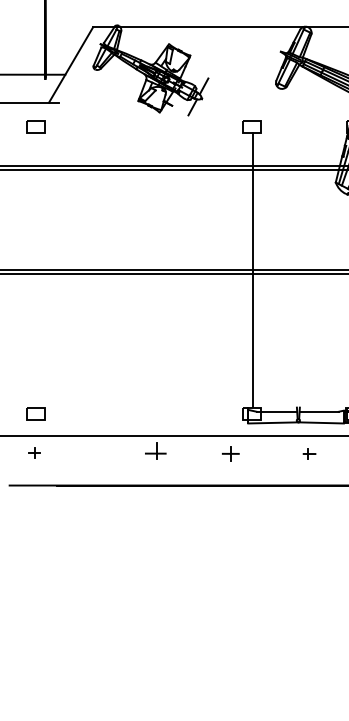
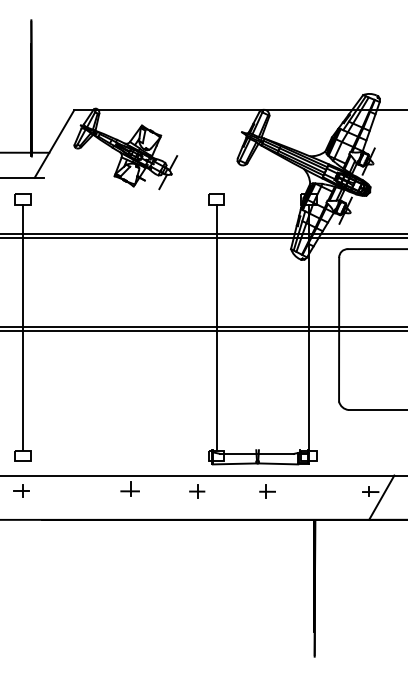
line: (36, 270) -> (23, 327), added
part: (34, 452) -> (21, 490), size x1.43
part: (309, 453) -> (267, 491), size x1.43

